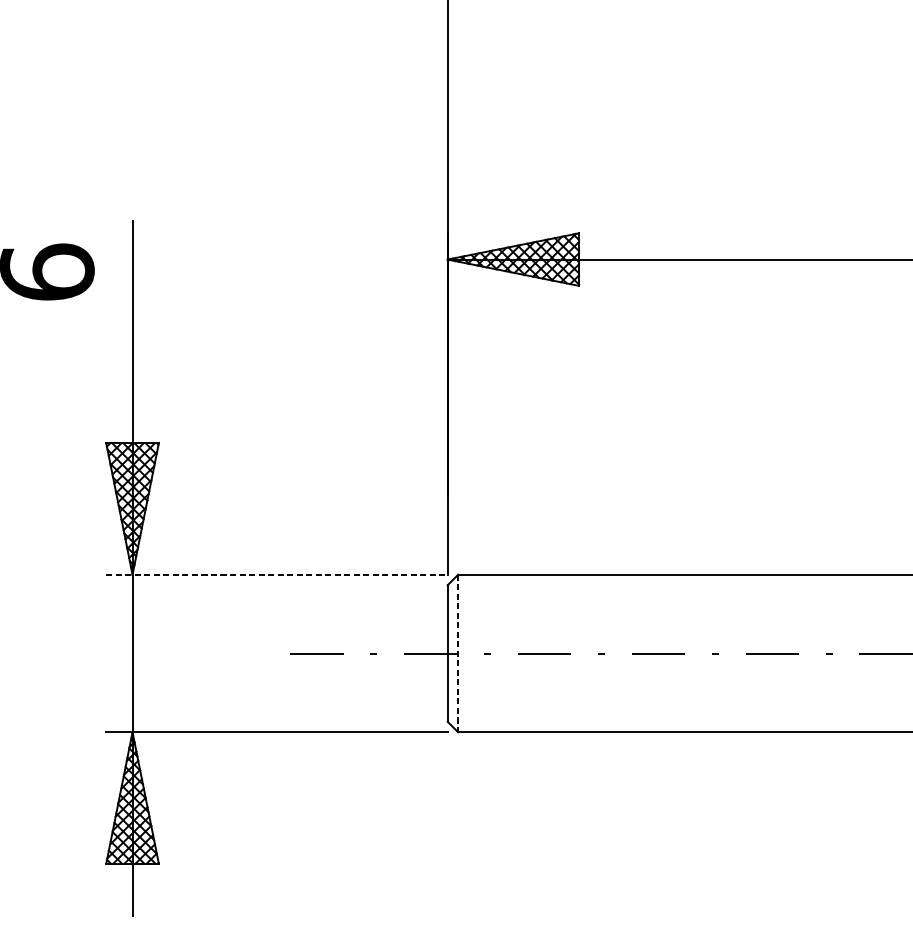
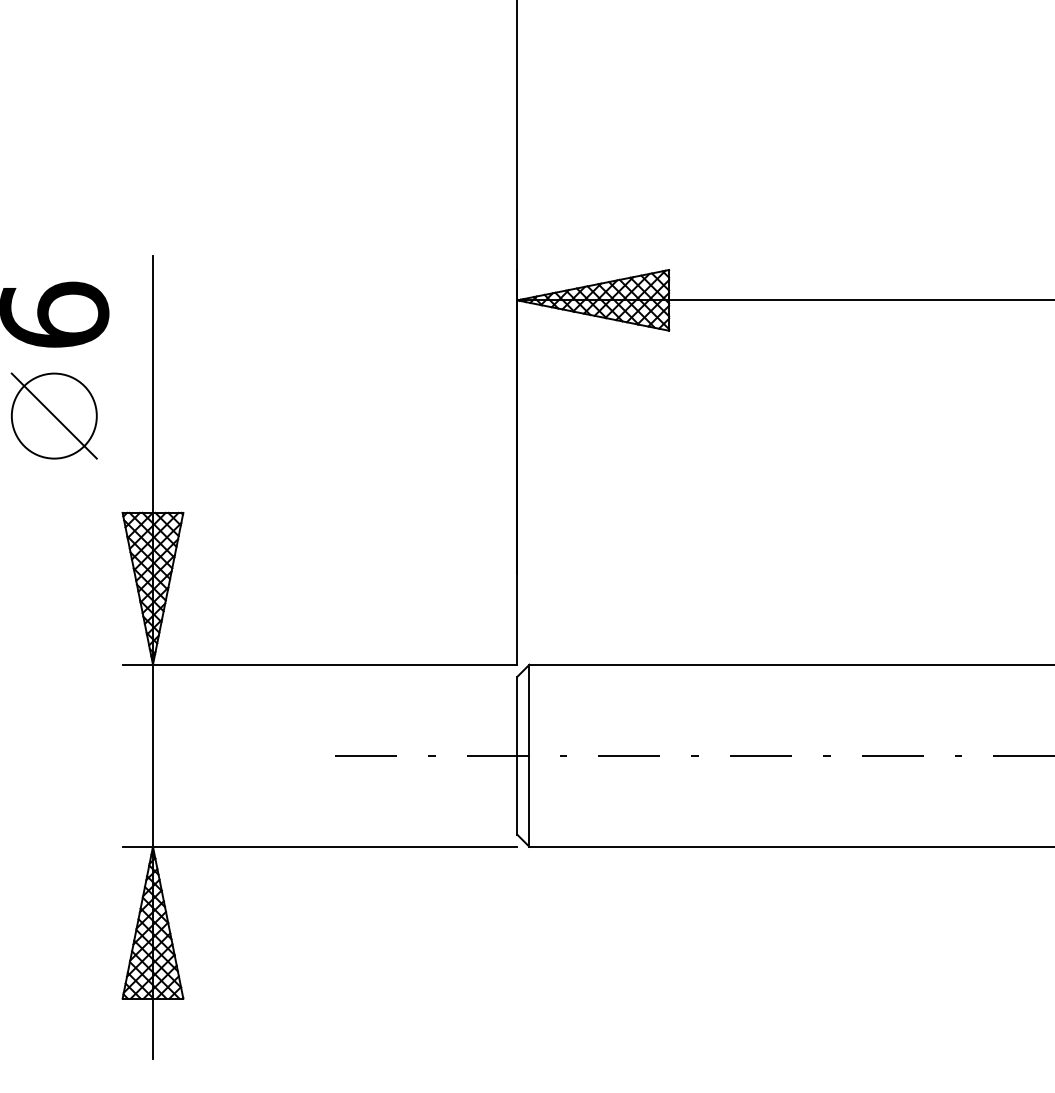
part: (46, 359) -> (53, 415), added
line: (277, 574) -> (320, 664), dashed -> solid
line: (458, 654) -> (529, 756), dashed -> solid

